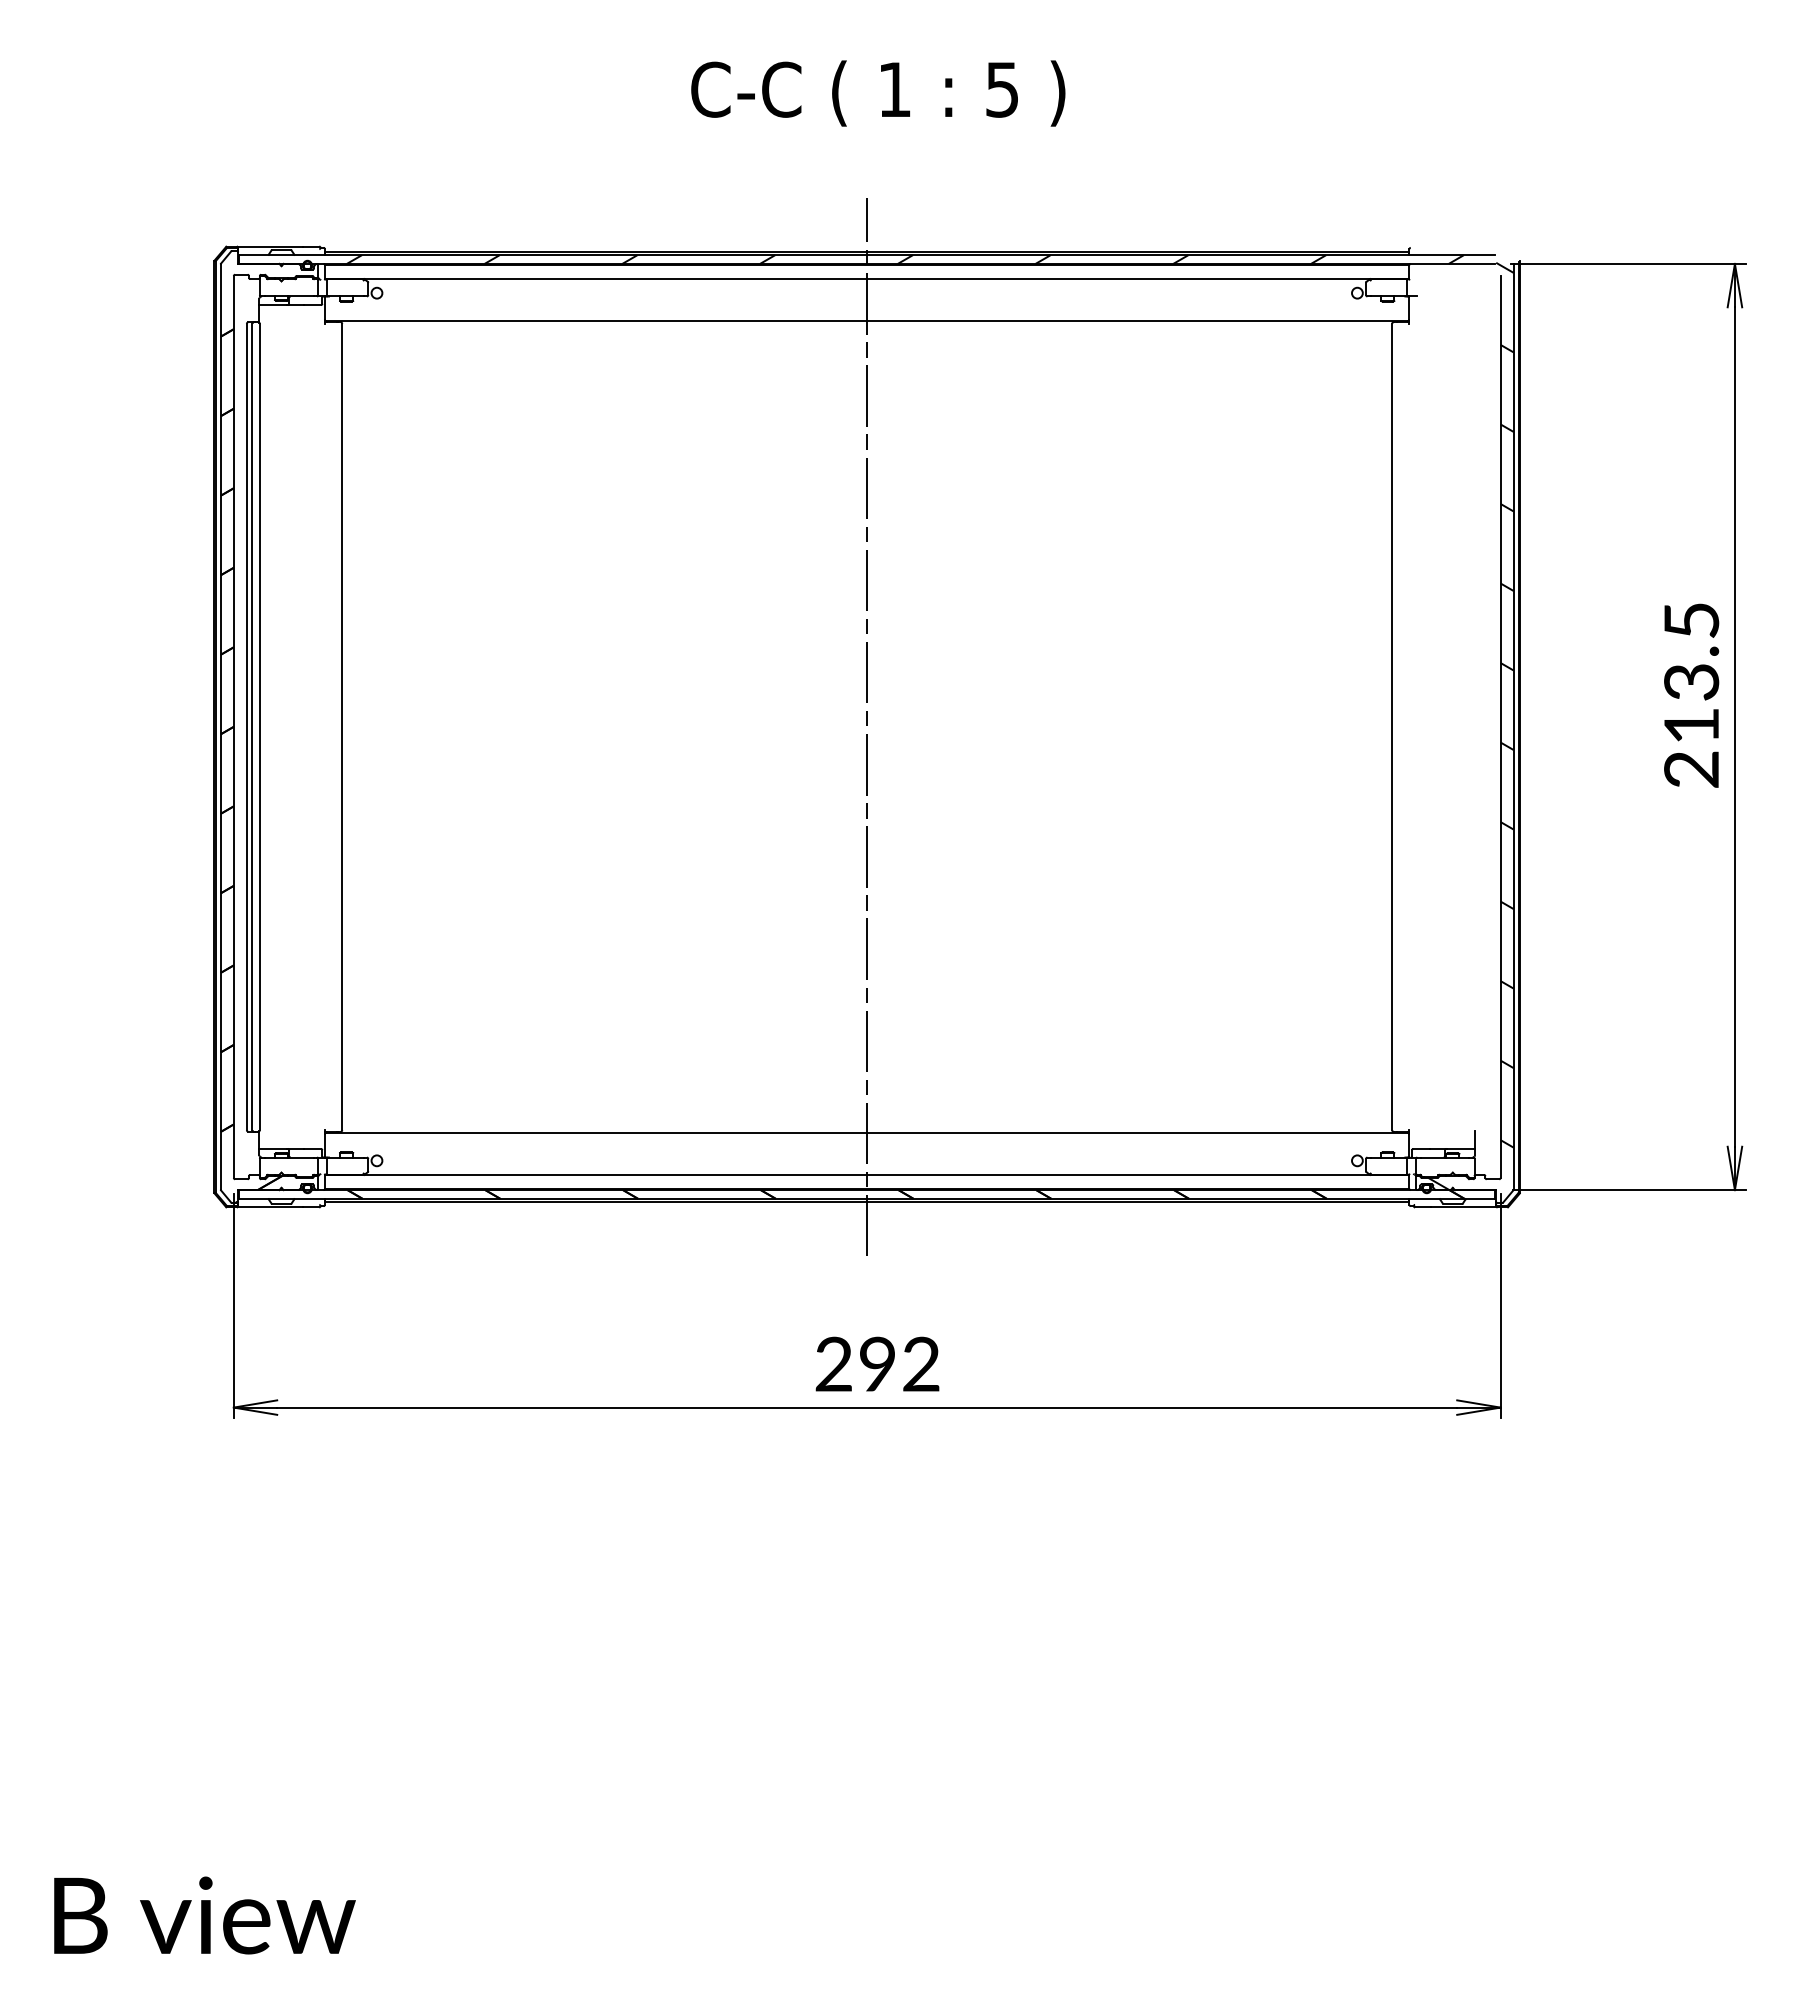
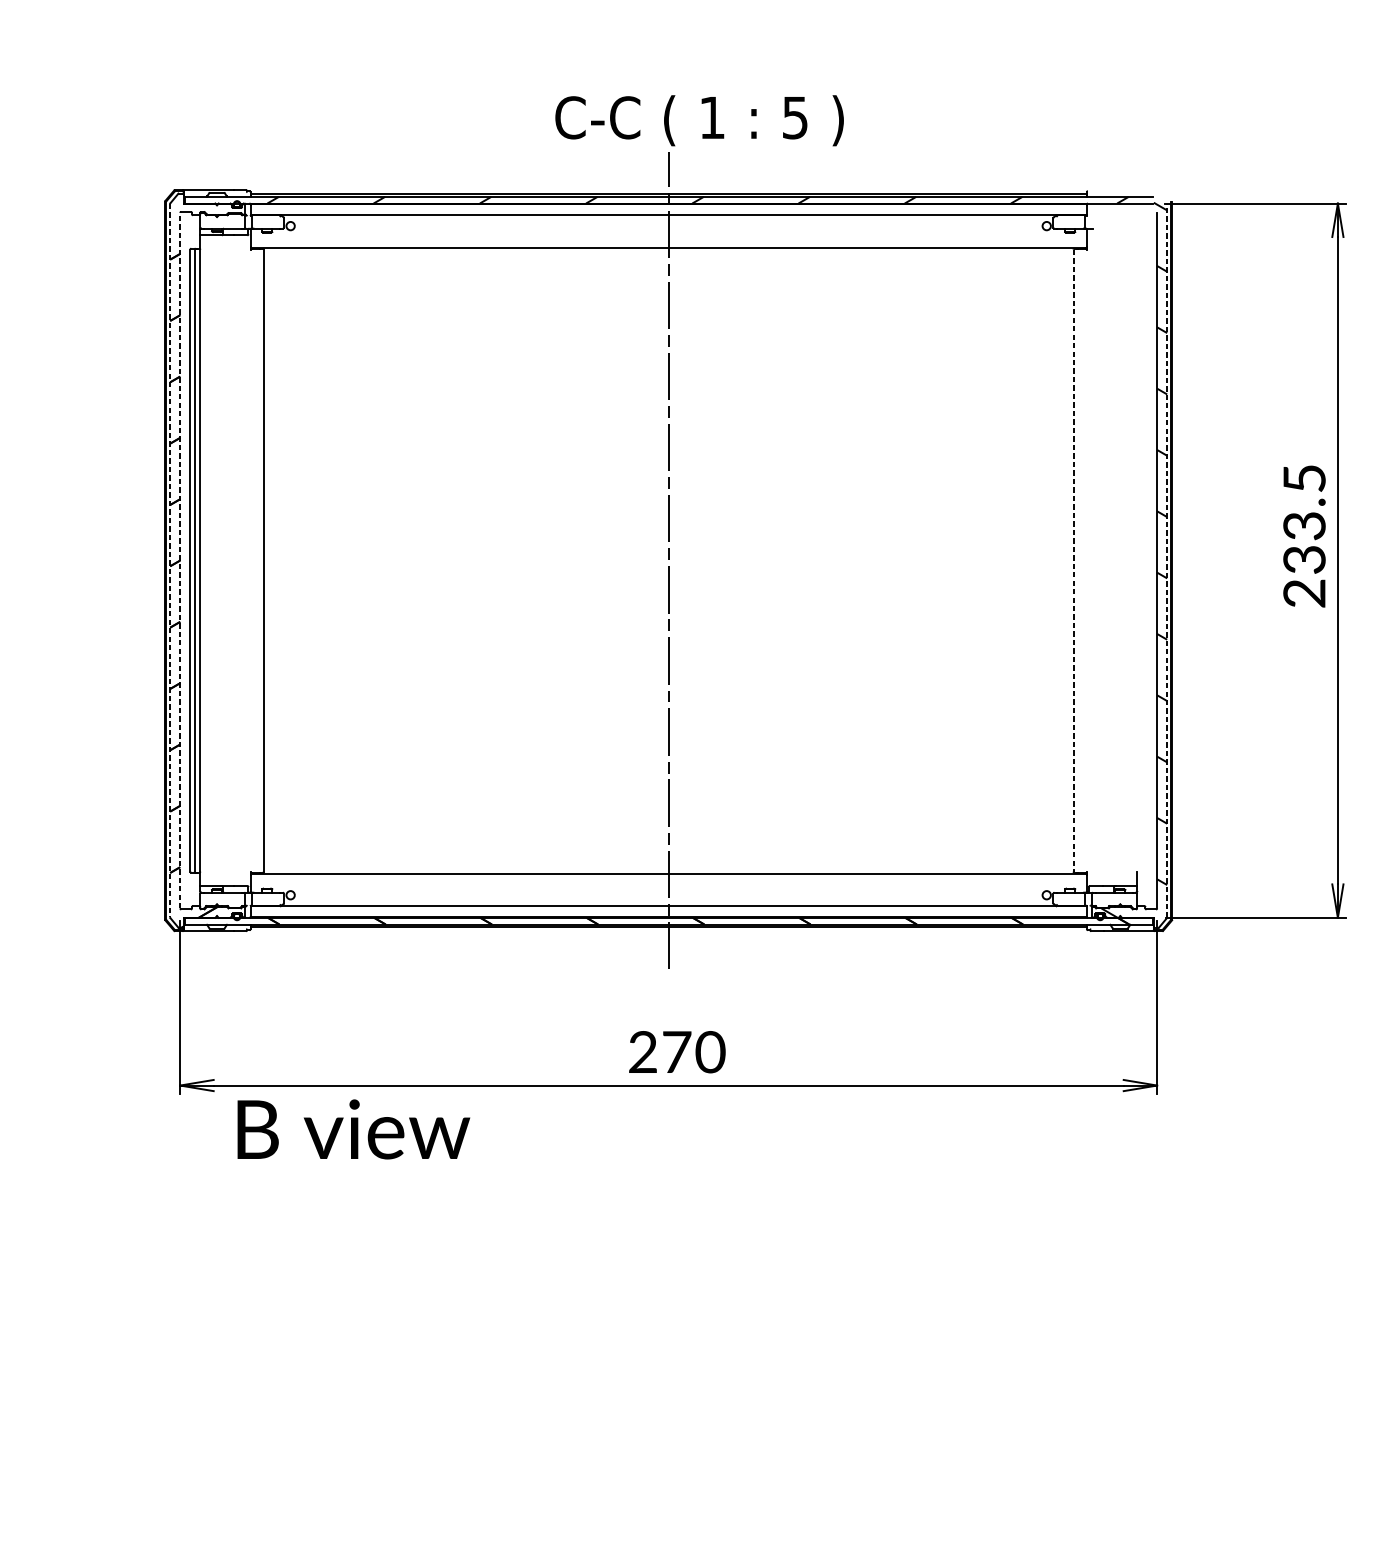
text: (878, 93) -> (699, 120), moved
text: (1691, 726) -> (1304, 560), 213.5 -> 233.5
line: (220, 727) -> (169, 561), solid -> dashed
line: (233, 727) -> (179, 561), solid -> dashed
line: (1392, 727) -> (1073, 561), solid -> dashed
line: (1513, 727) -> (1167, 561), solid -> dashed
text: (900, 1363) -> (694, 1051), 292 -> 270
text: (204, 1915) -> (353, 1129), moved

